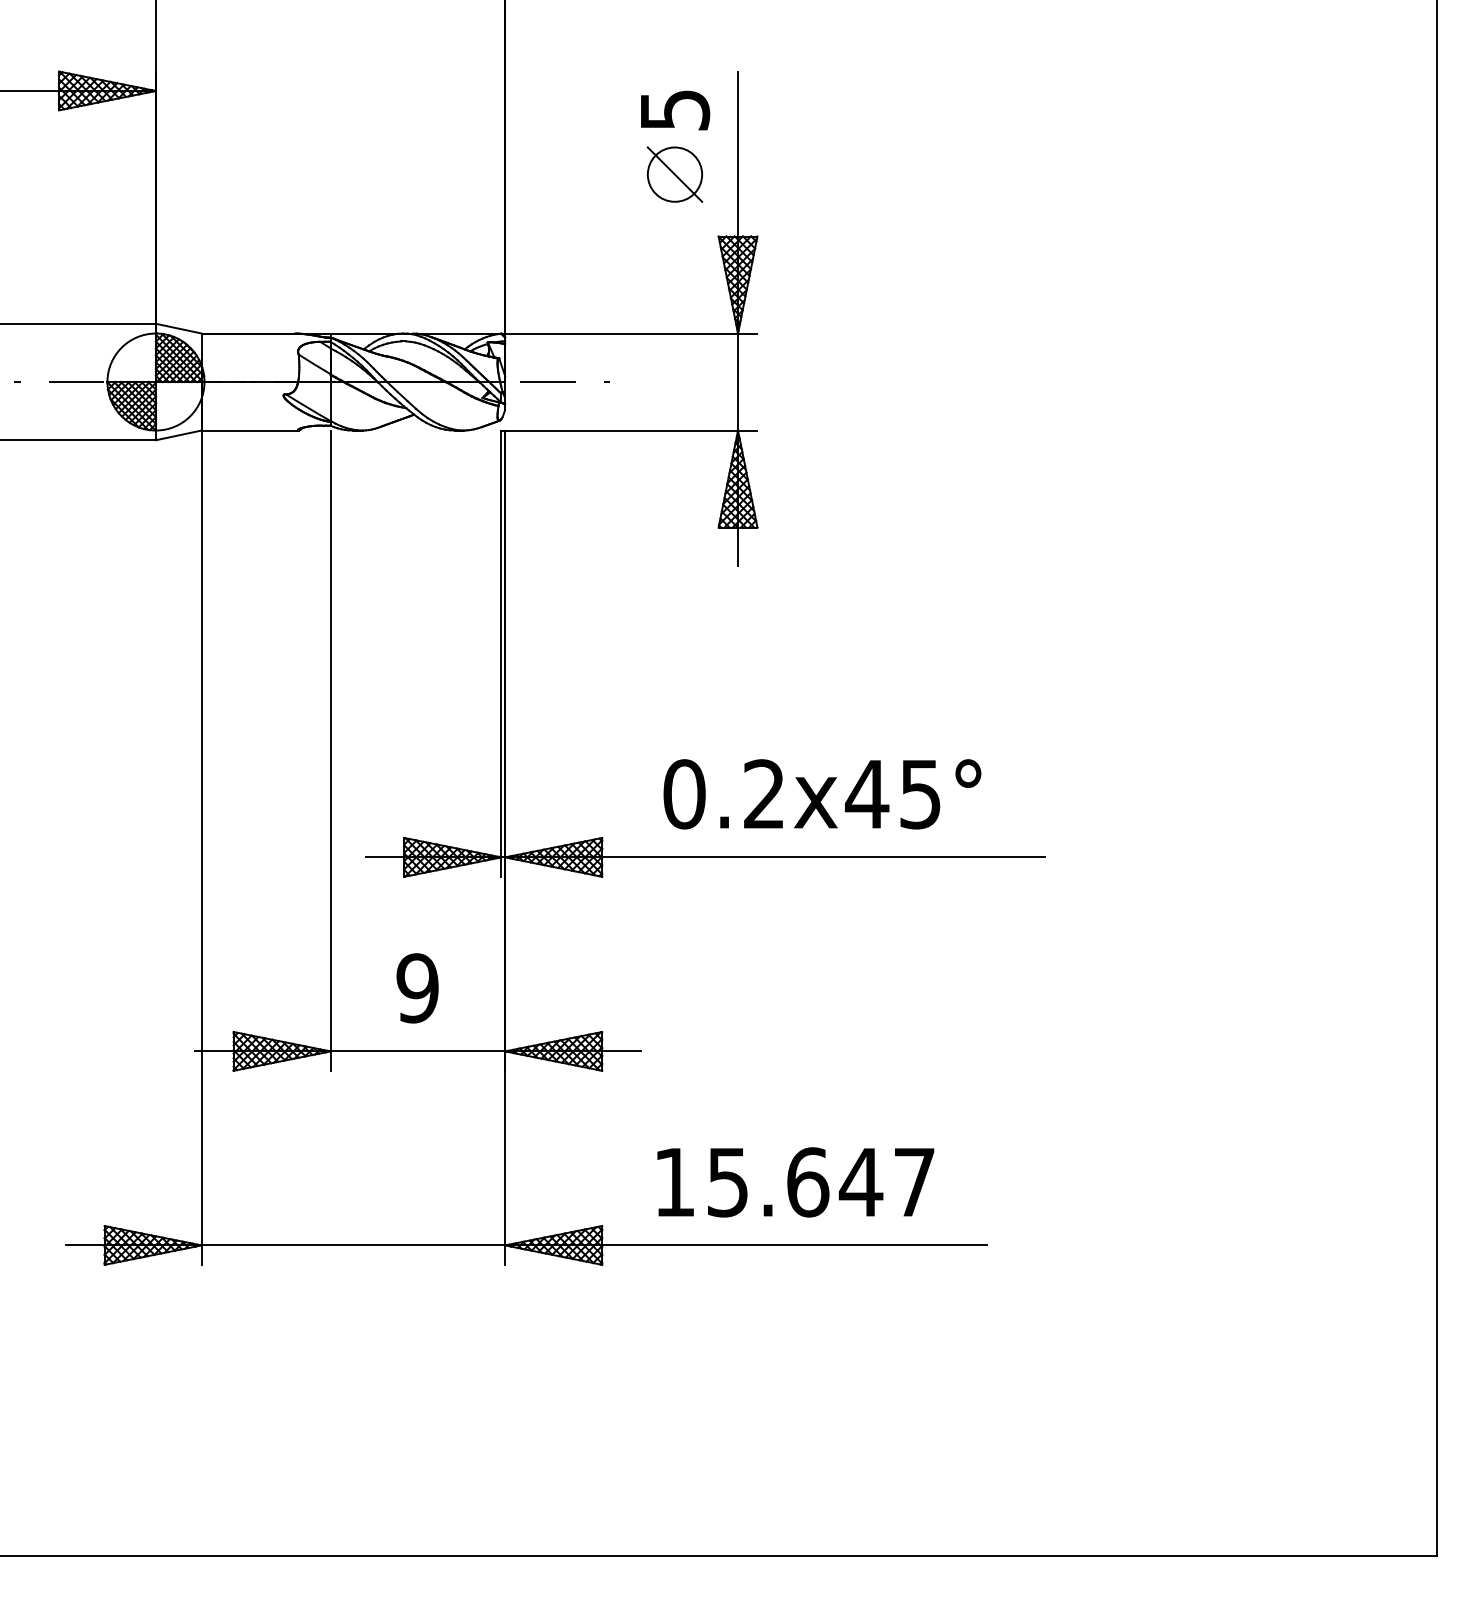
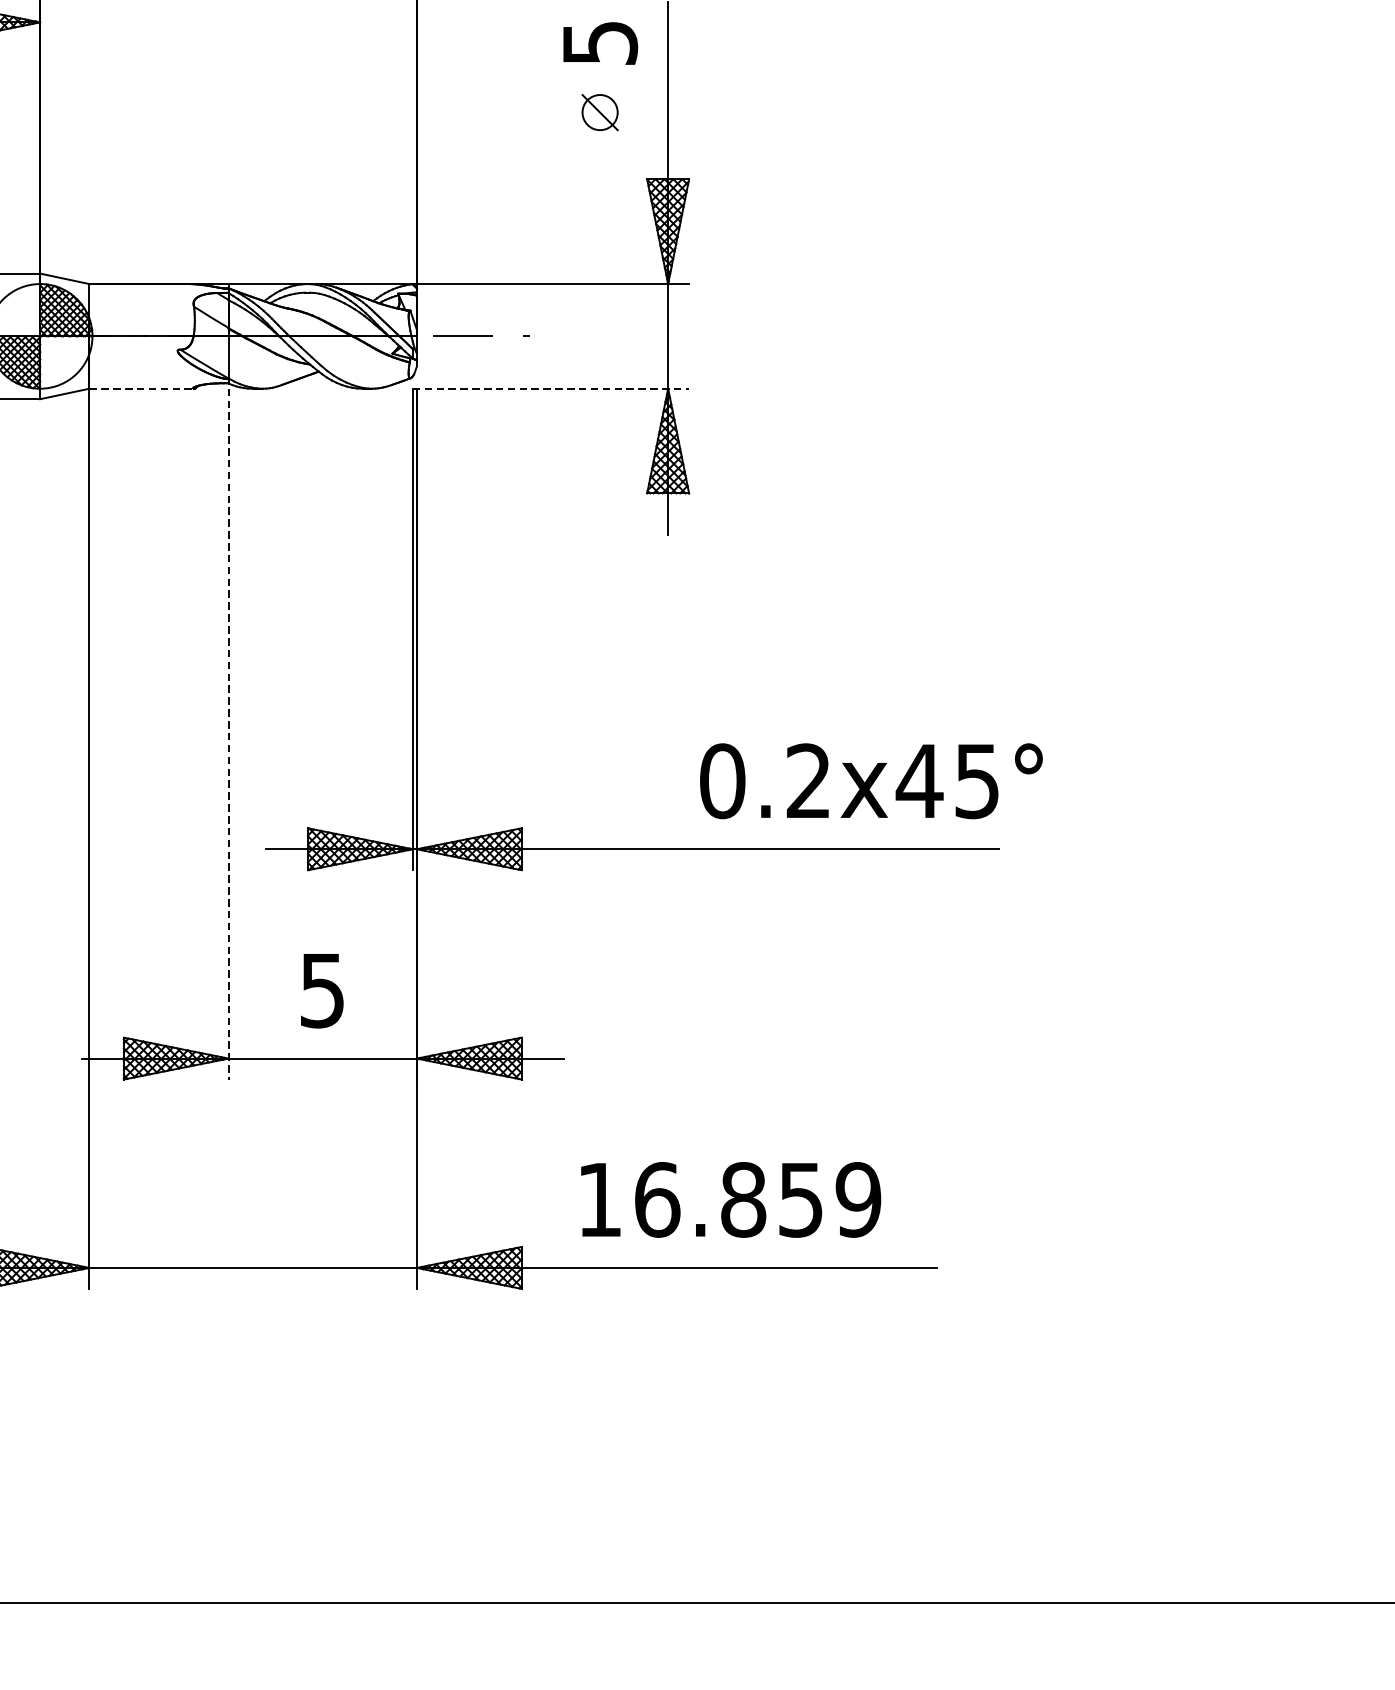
part: (674, 174) -> (599, 112), size x0.6
line: (250, 430) -> (142, 388), solid -> dashed
line: (629, 430) -> (551, 388), solid -> dashed
line: (330, 751) -> (228, 735), solid -> dashed
text: (822, 794) -> (871, 781), moved
text: (417, 988) -> (322, 990), 9 -> 5
text: (821, 1182) -> (758, 1200), 15.647 -> 16.859

